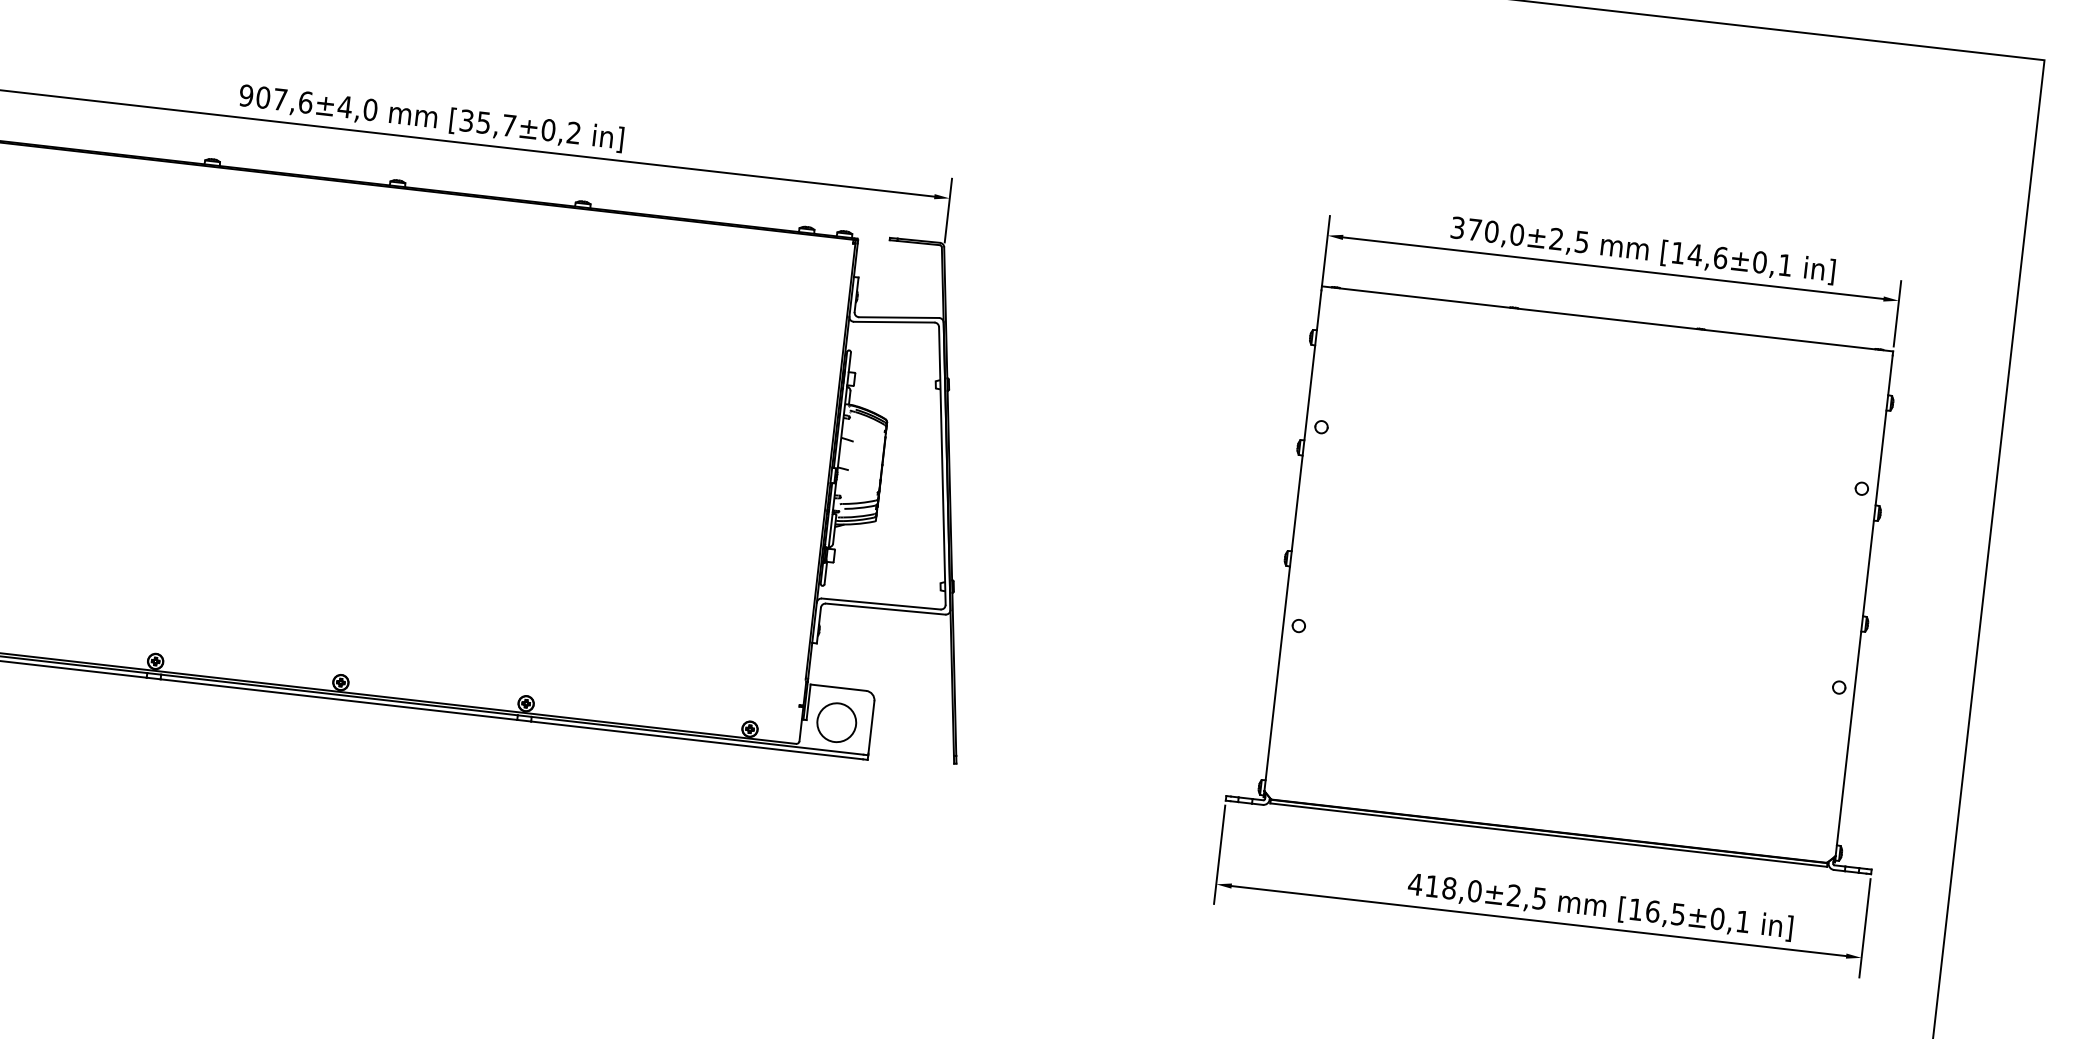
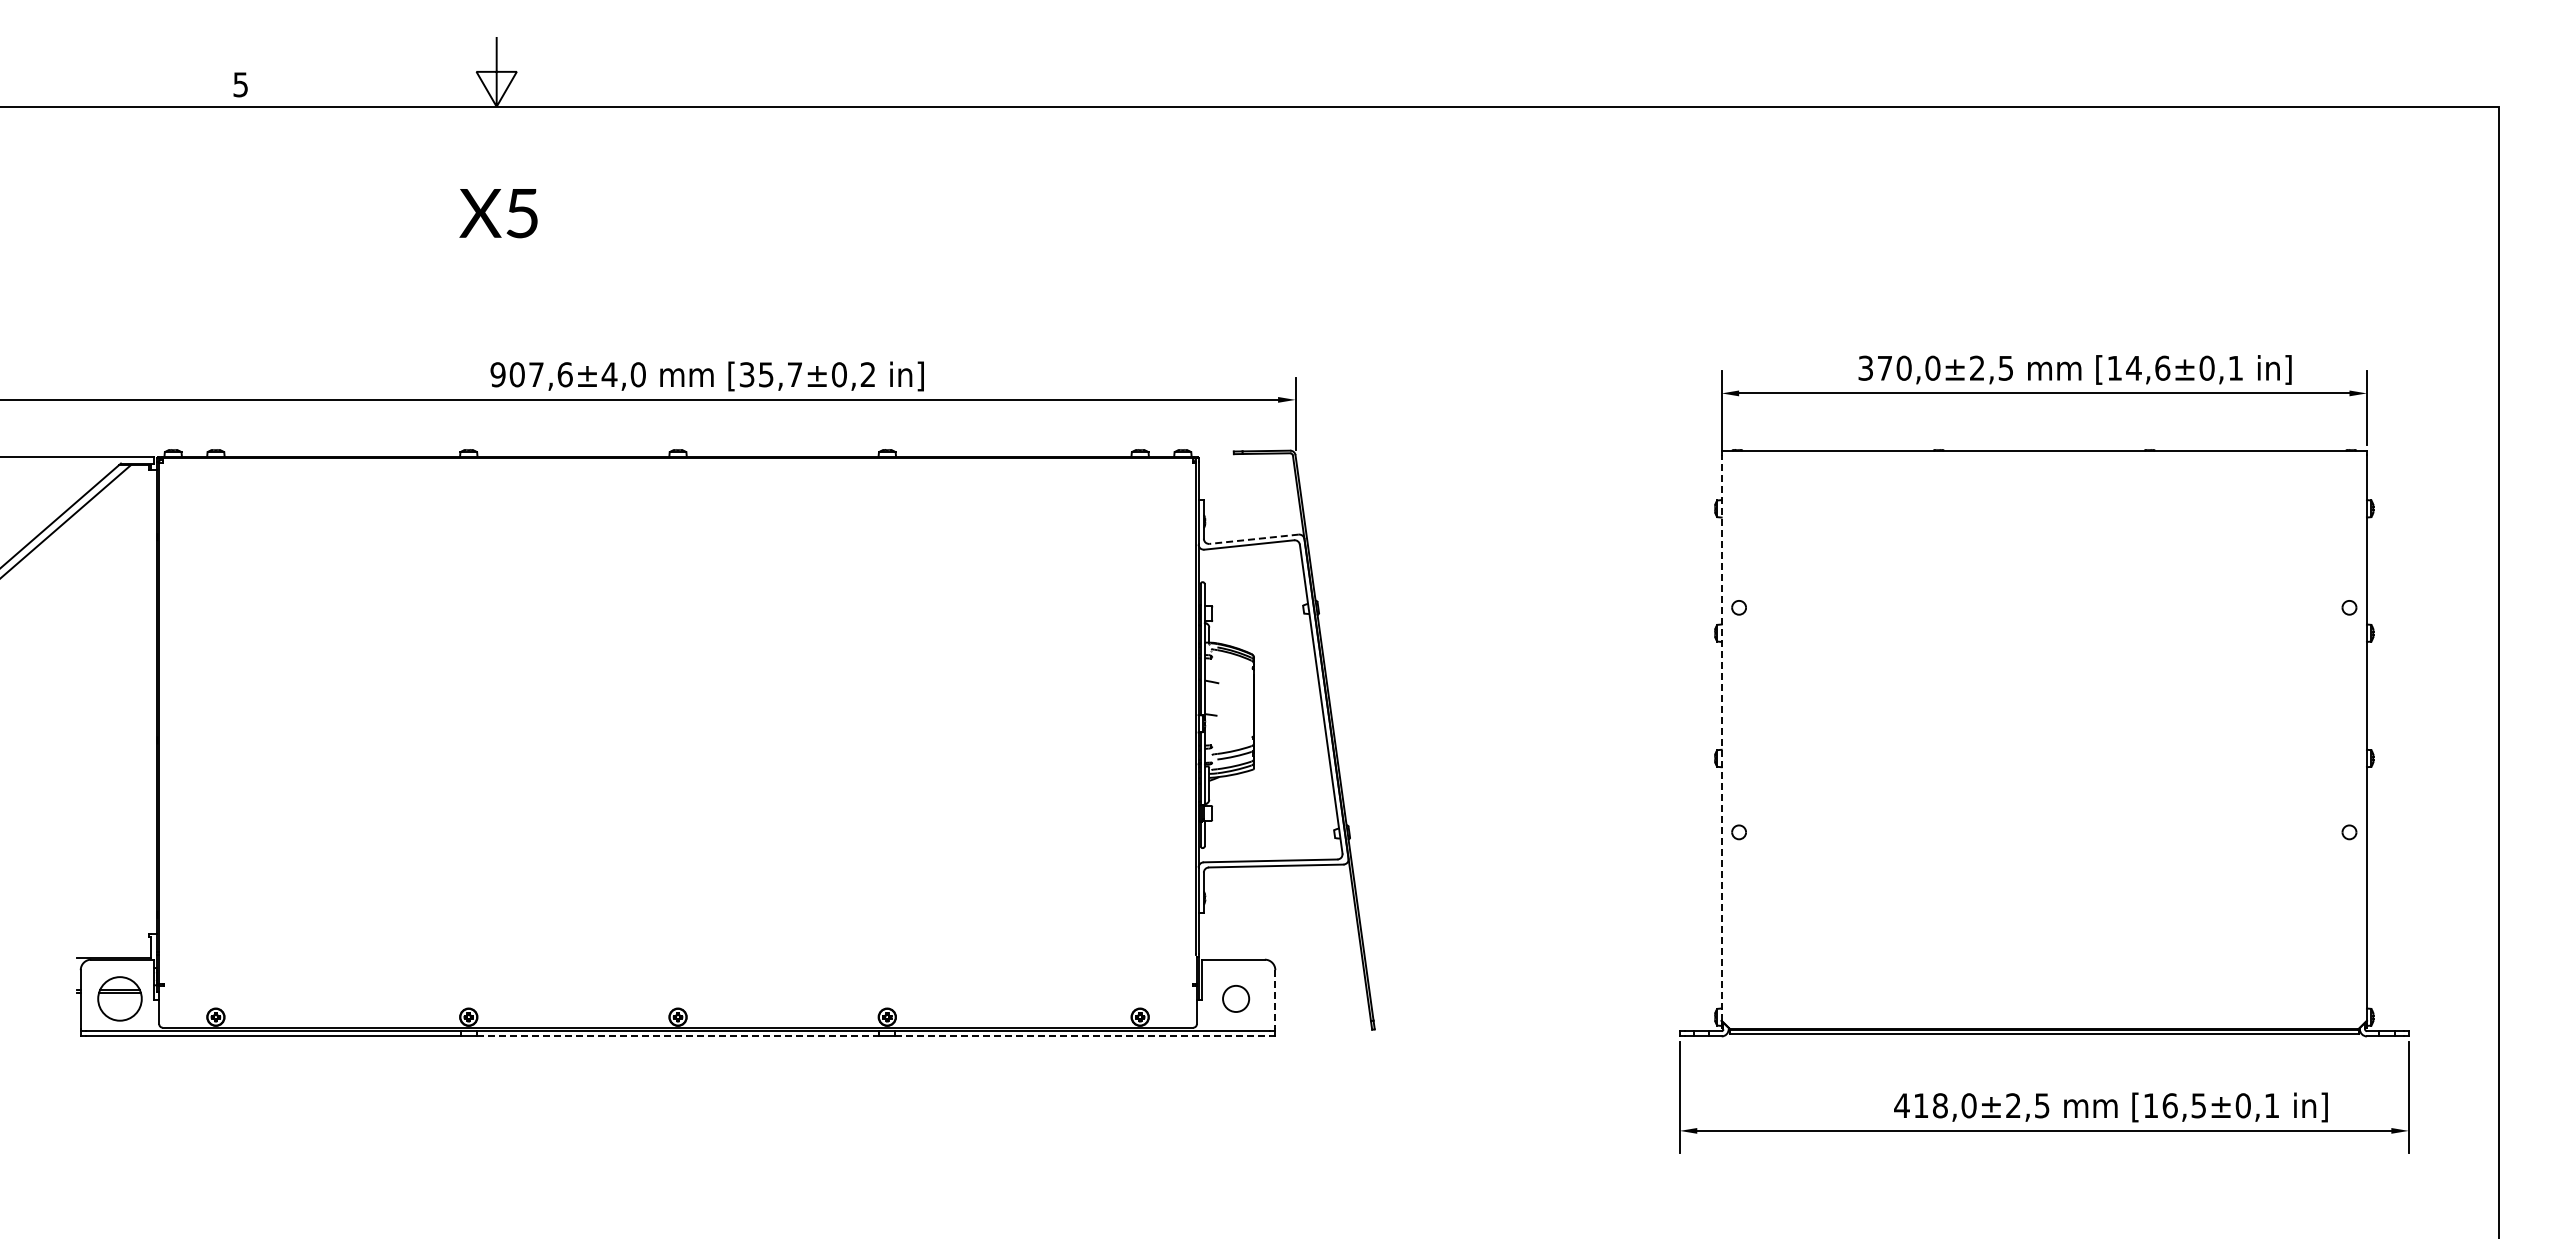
line: (899, 317) -> (1254, 539), solid -> dashed
line: (1292, 540) -> (1721, 737), solid -> dashed
line: (339, 699) -> (678, 1036), solid -> dashed
circle: (836, 722) -> (1235, 998), size x0.6
line: (871, 727) -> (1275, 999), solid -> dashed
line: (697, 740) -> (1083, 1036), solid -> dashed

